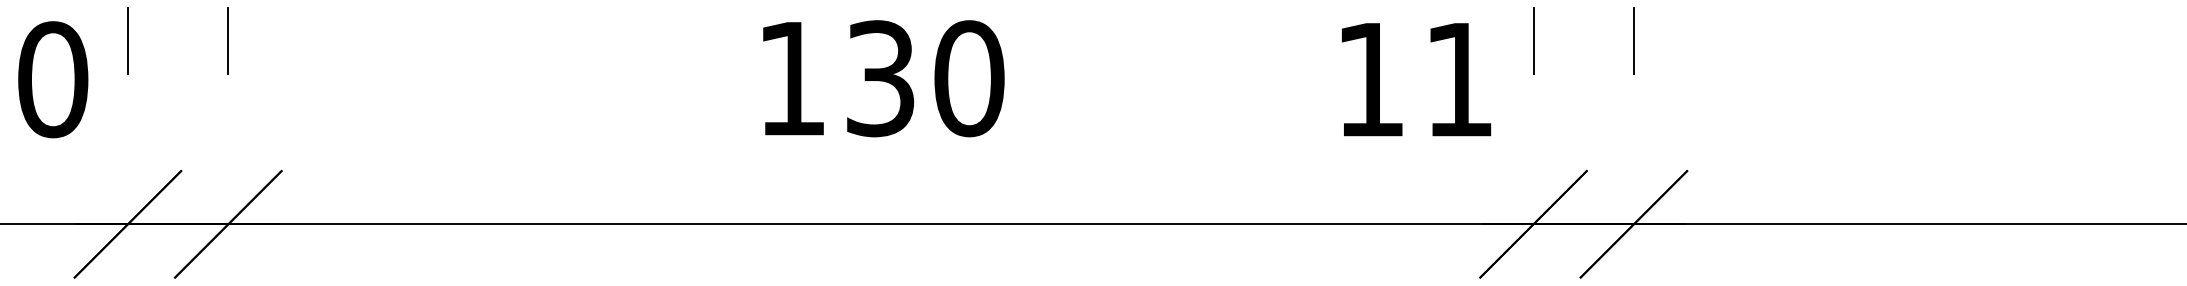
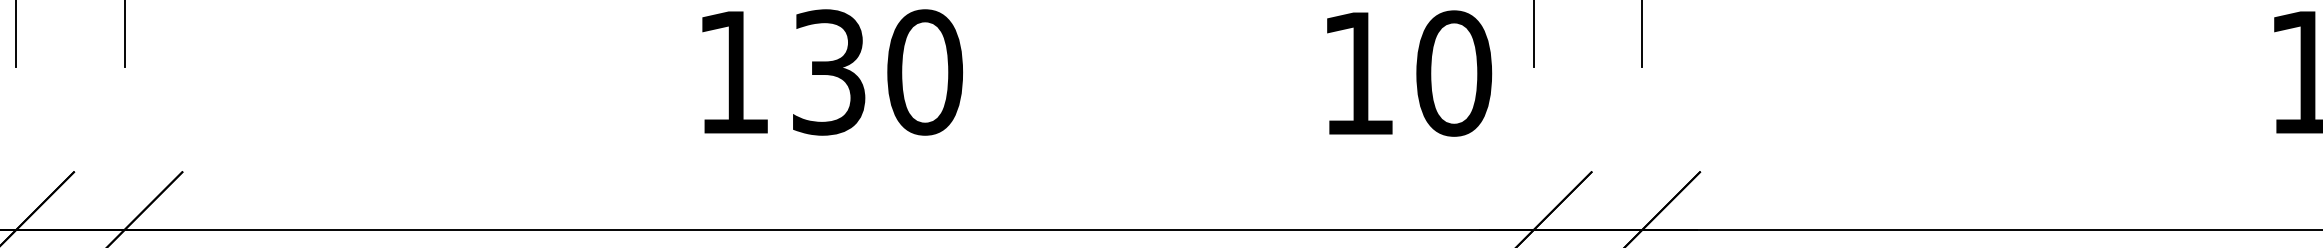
text: (1459, 79) -> (1454, 73), 11 -> 10

